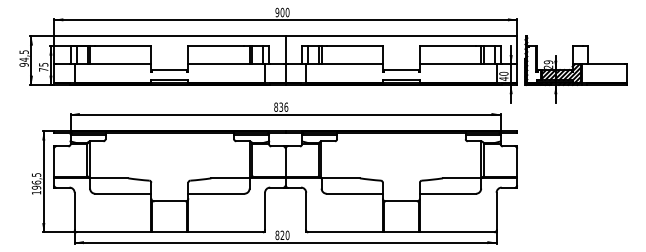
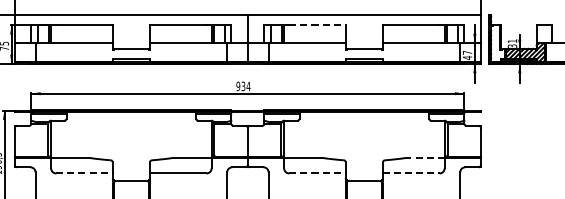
line: (355, 46) -> (318, 25), solid -> dashed
text: (548, 64) -> (512, 43), 29 -> 31
text: (503, 73) -> (467, 52), 40 -> 47
text: (281, 106) -> (243, 85), 836 -> 934
line: (461, 178) -> (424, 158), solid -> dashed
line: (123, 193) -> (84, 173), solid -> dashed
line: (355, 193) -> (318, 173), solid -> dashed
line: (448, 193) -> (411, 173), solid -> dashed

